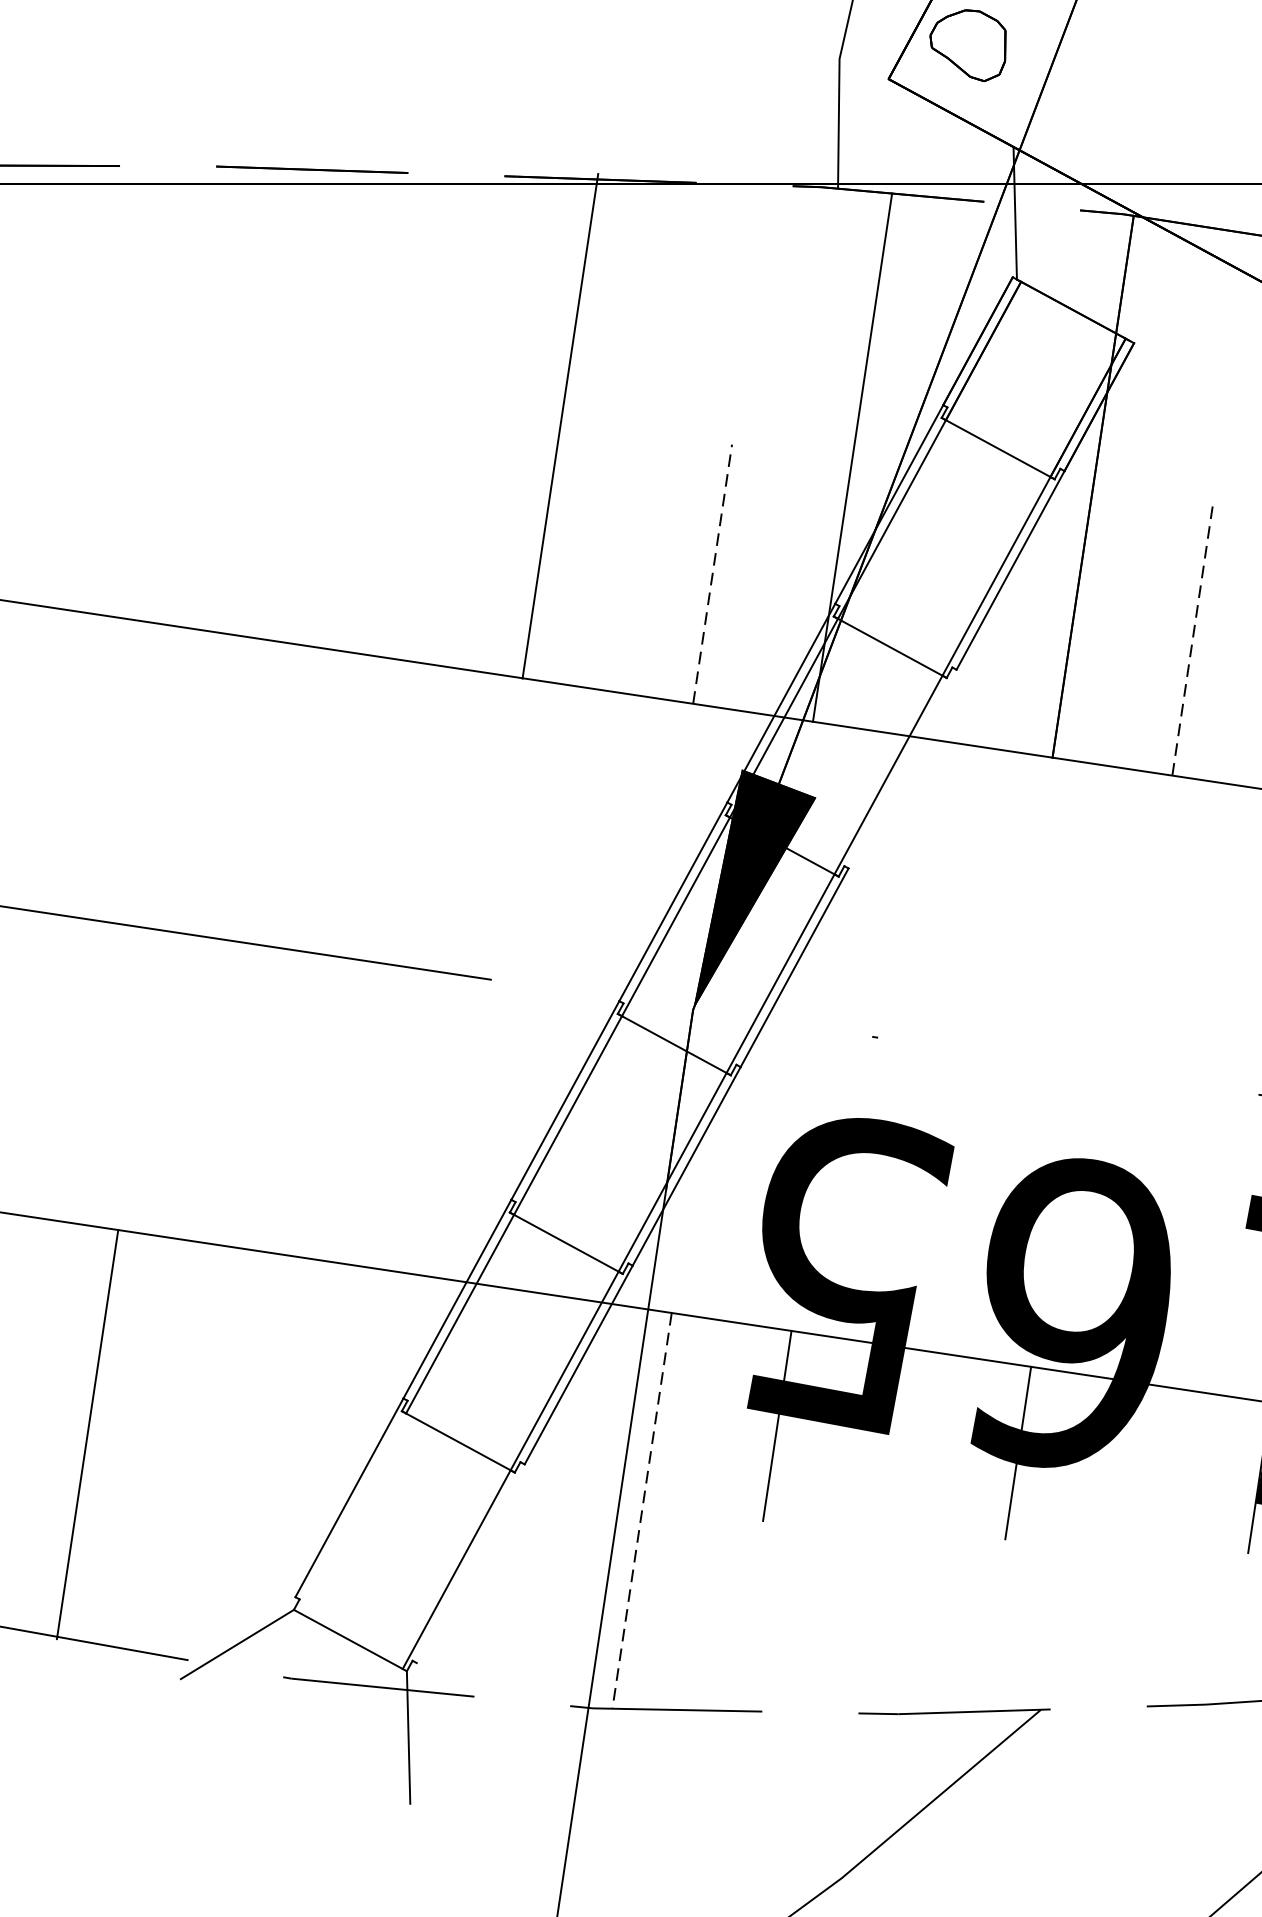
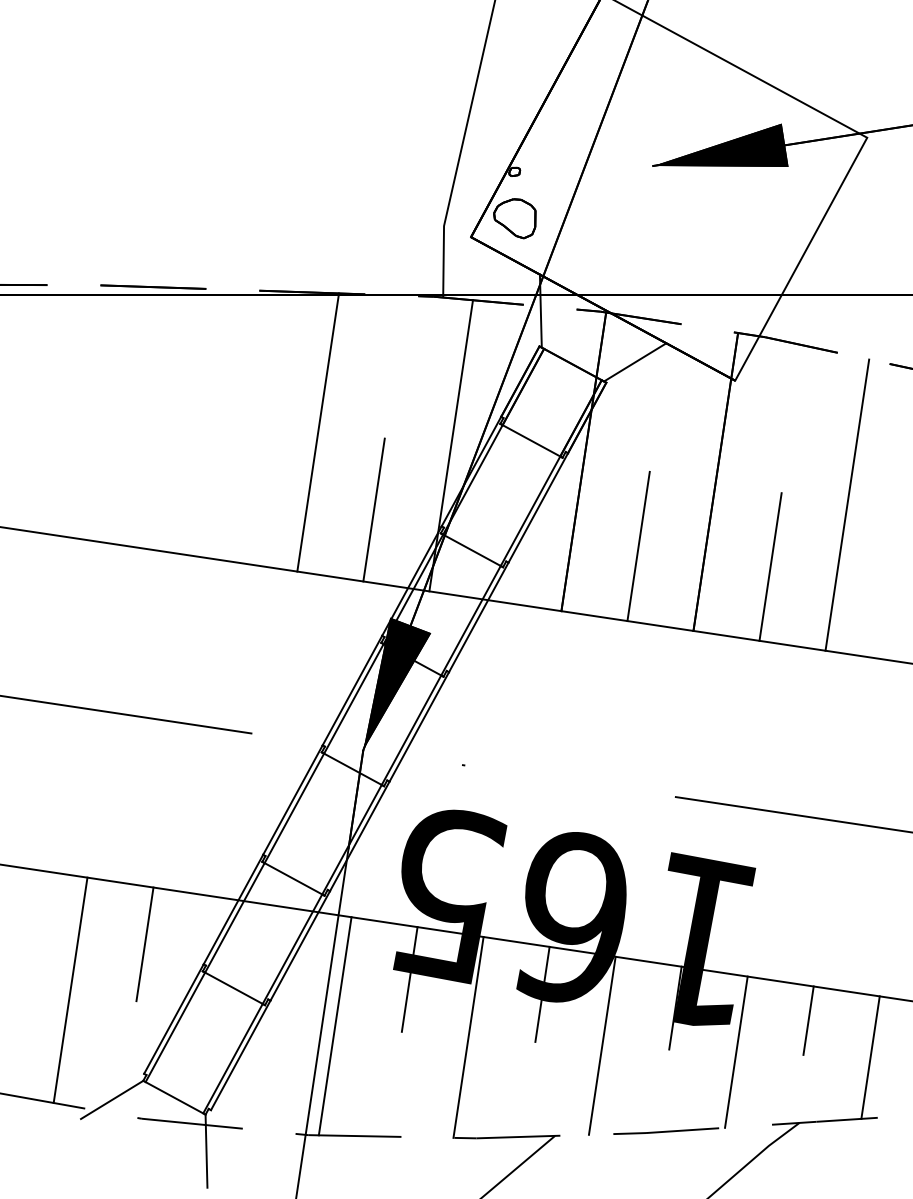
line: (1186, 306) -> (635, 362), added
line: (560, 426) -> (318, 432), moved
line: (713, 573) -> (374, 509), dashed -> solid
line: (1192, 638) -> (638, 545), dashed -> solid
line: (902, 769) -> (478, 617), added
line: (296, 1362) -> (144, 944), added
line: (87, 1433) -> (70, 989), moved
line: (642, 1511) -> (335, 1026), dashed -> solid
line: (352, 1513) -> (175, 1027), added
line: (883, 1531) -> (468, 1037), added
line: (1125, 1545) -> (601, 1045), added
line: (470, 1563) -> (240, 1055), added

